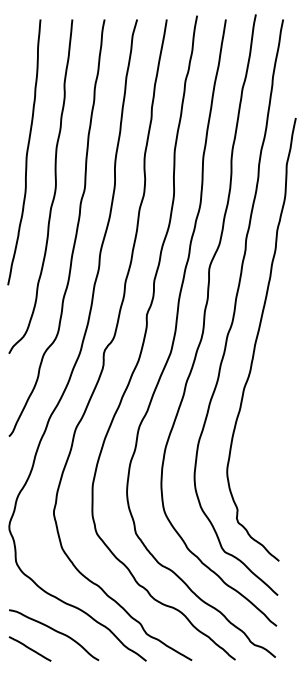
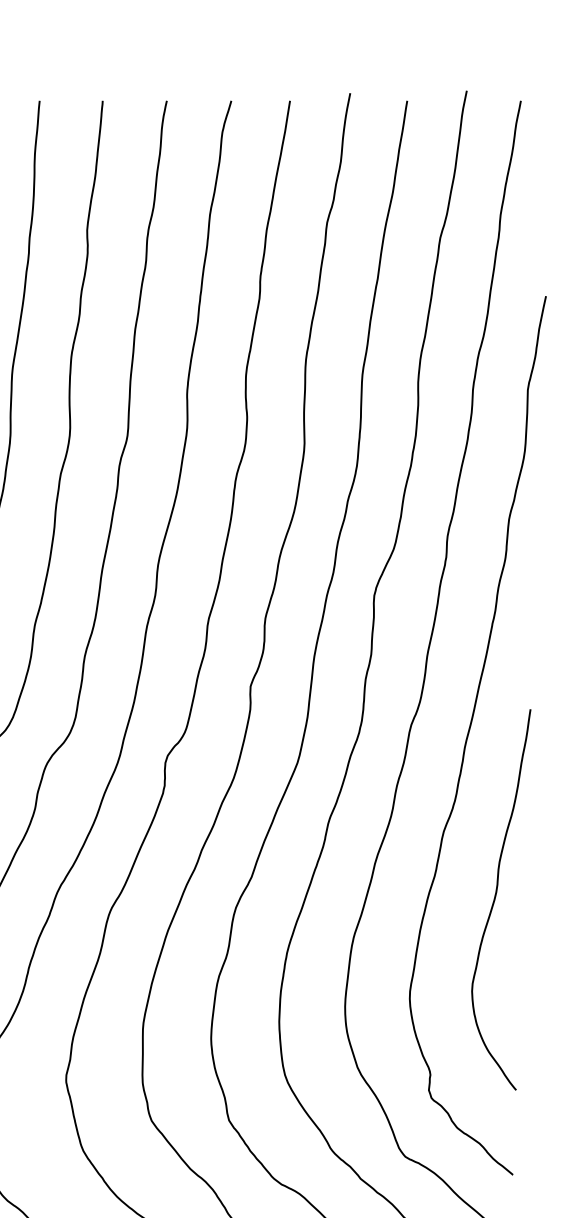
curve: (271, 421) -> (497, 897), added

